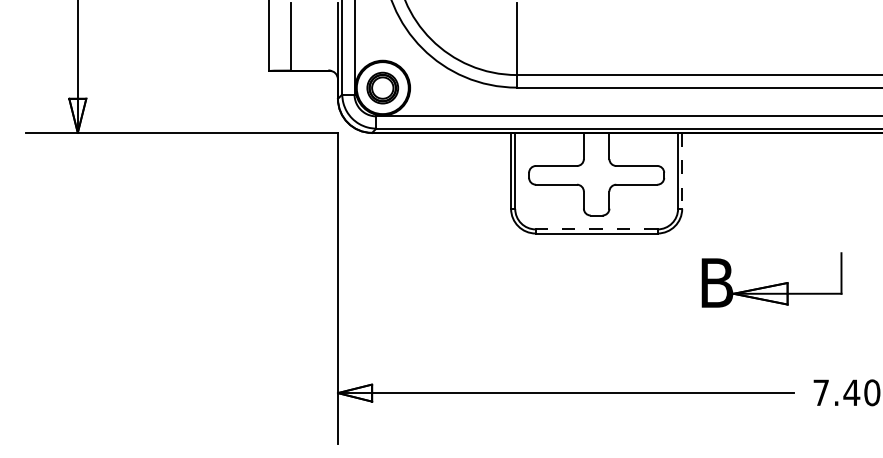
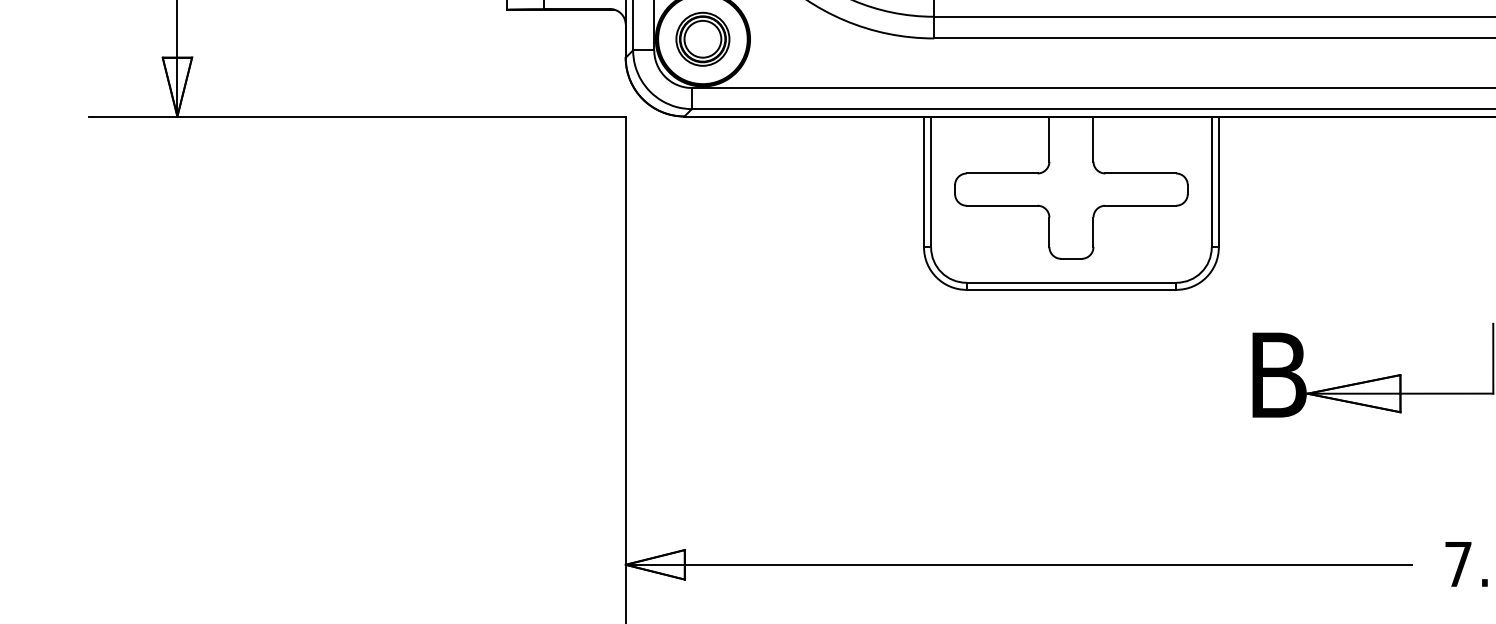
line: (682, 170) -> (1219, 181), dashed -> solid
line: (596, 229) -> (1071, 282), dashed -> solid

